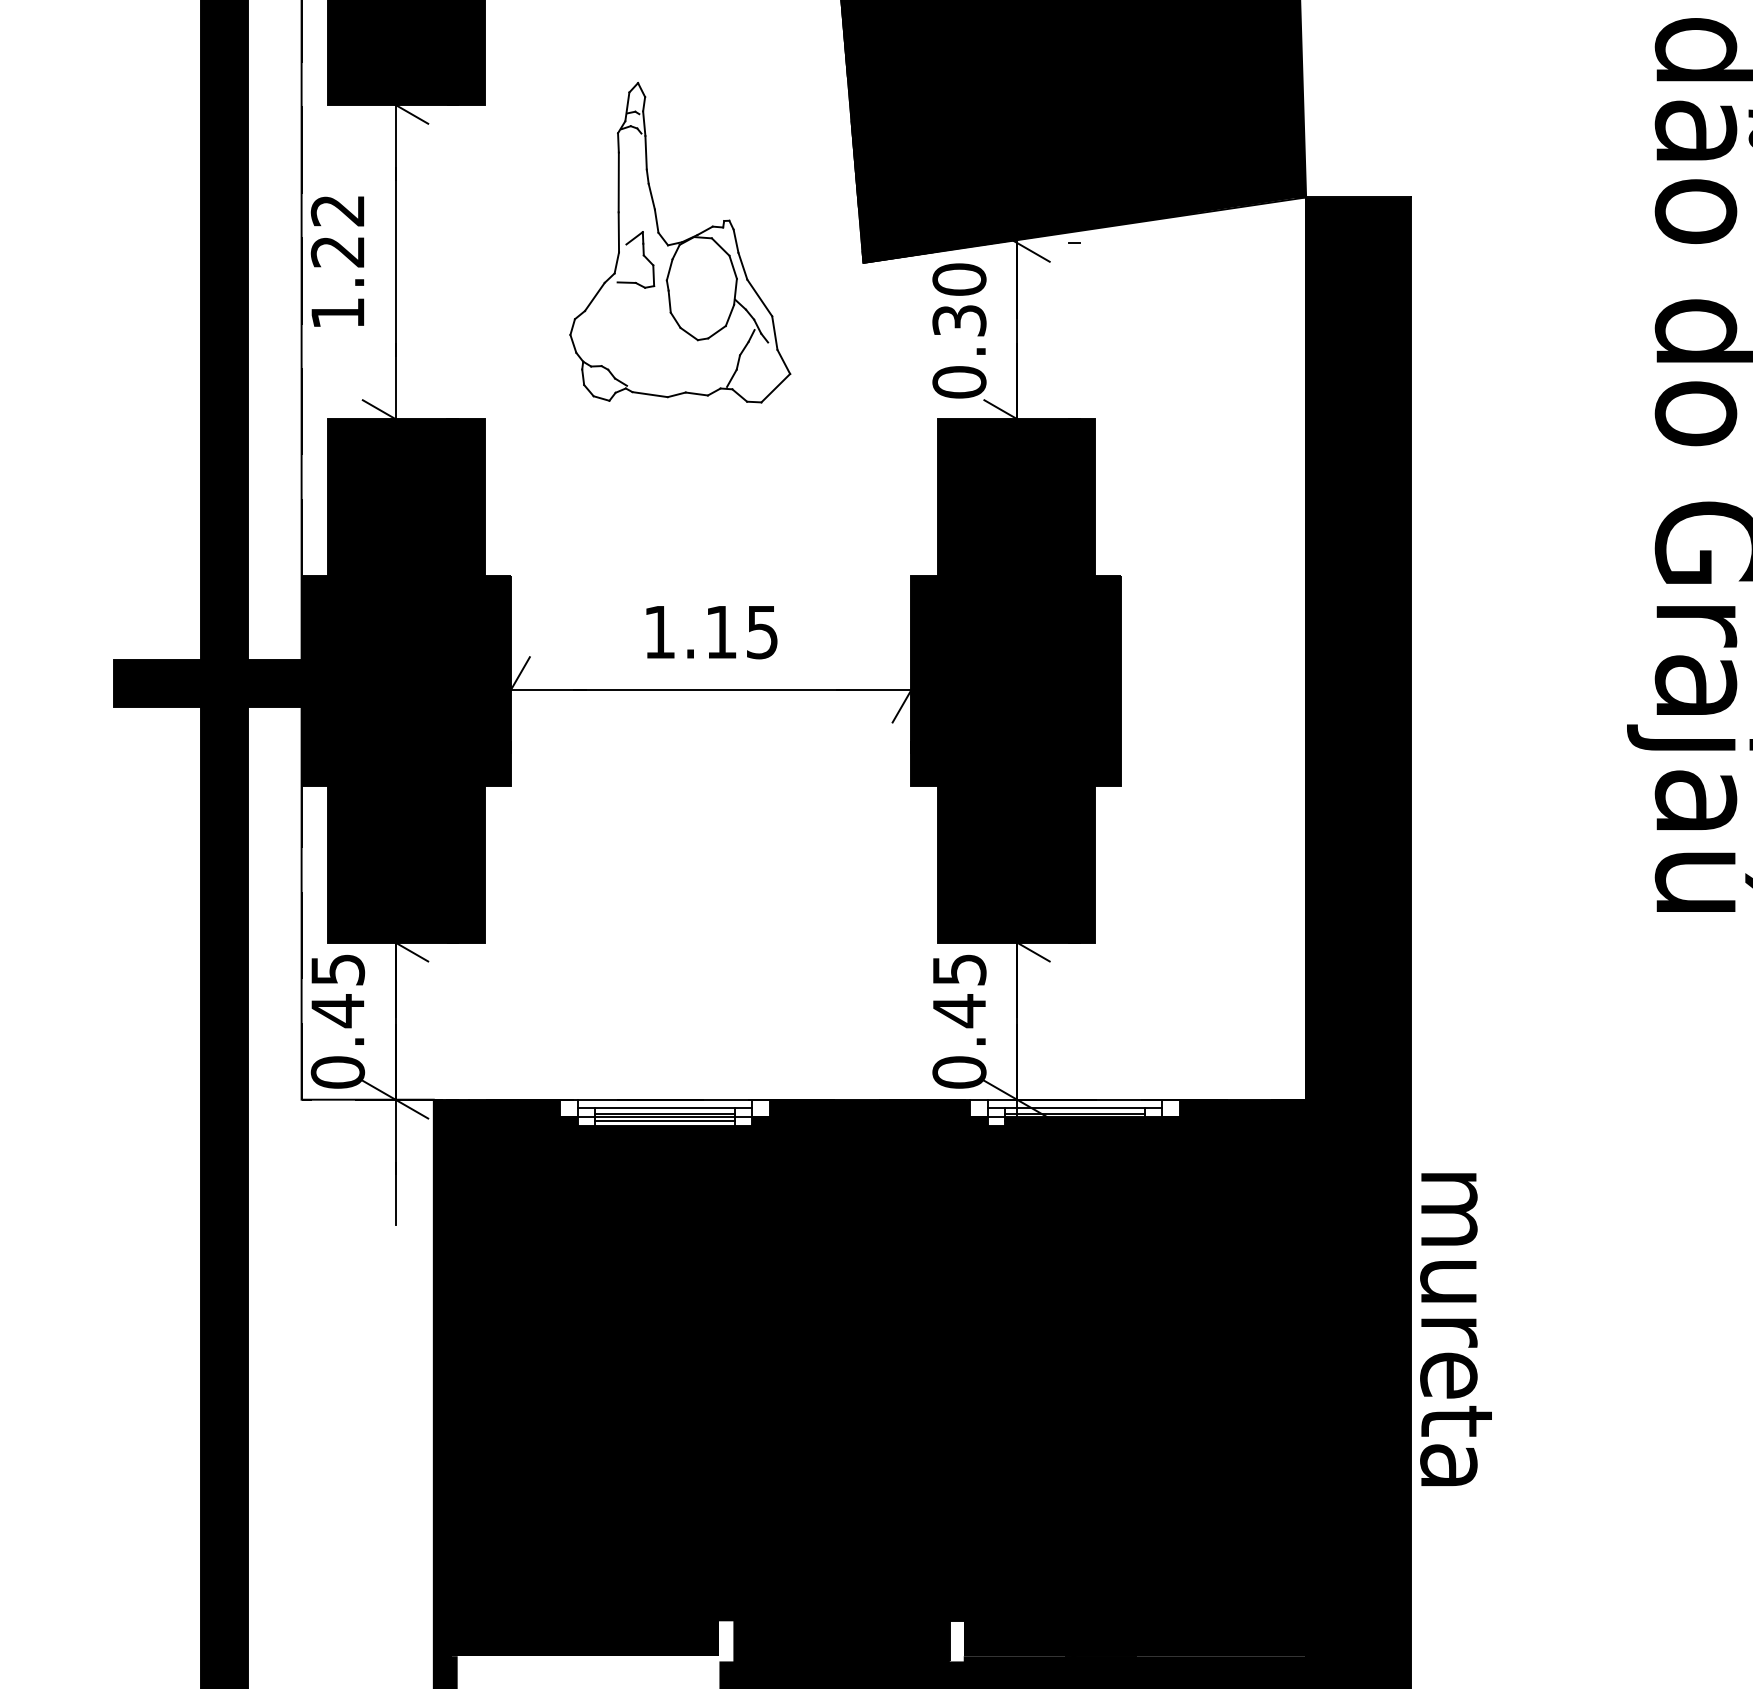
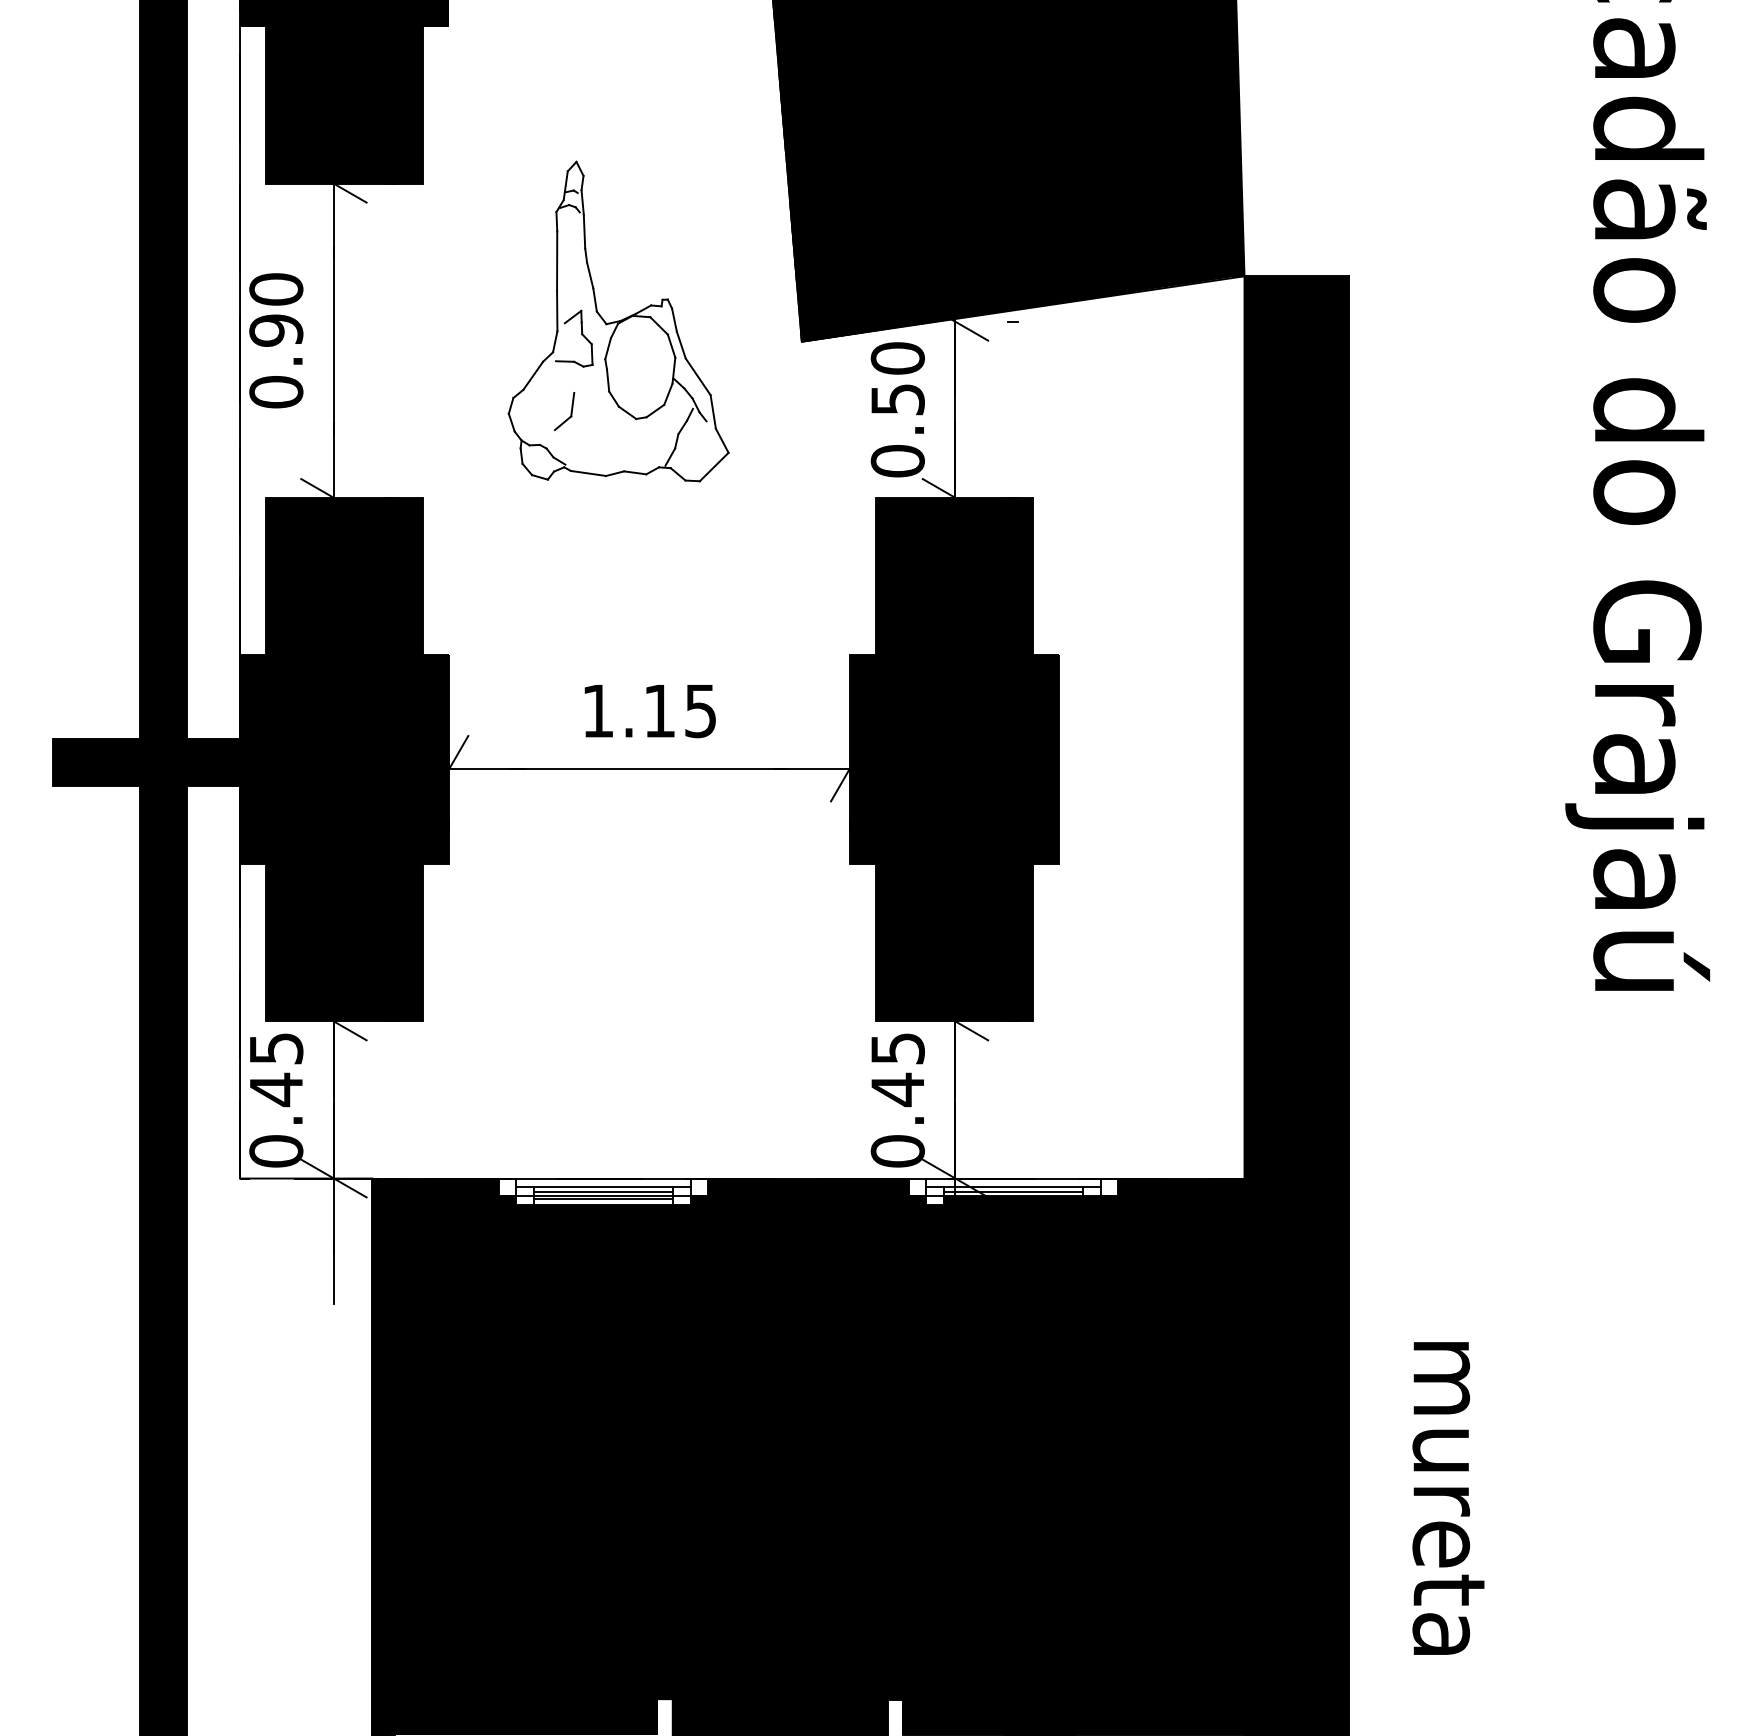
text: (338, 261) -> (276, 340), 1.22 -> 0.90
text: (959, 320) -> (897, 399), 0.30 -> 0.50
part: (632, 333) -> (570, 412), added
text: (1456, 1329) -> (1448, 1498), moved

